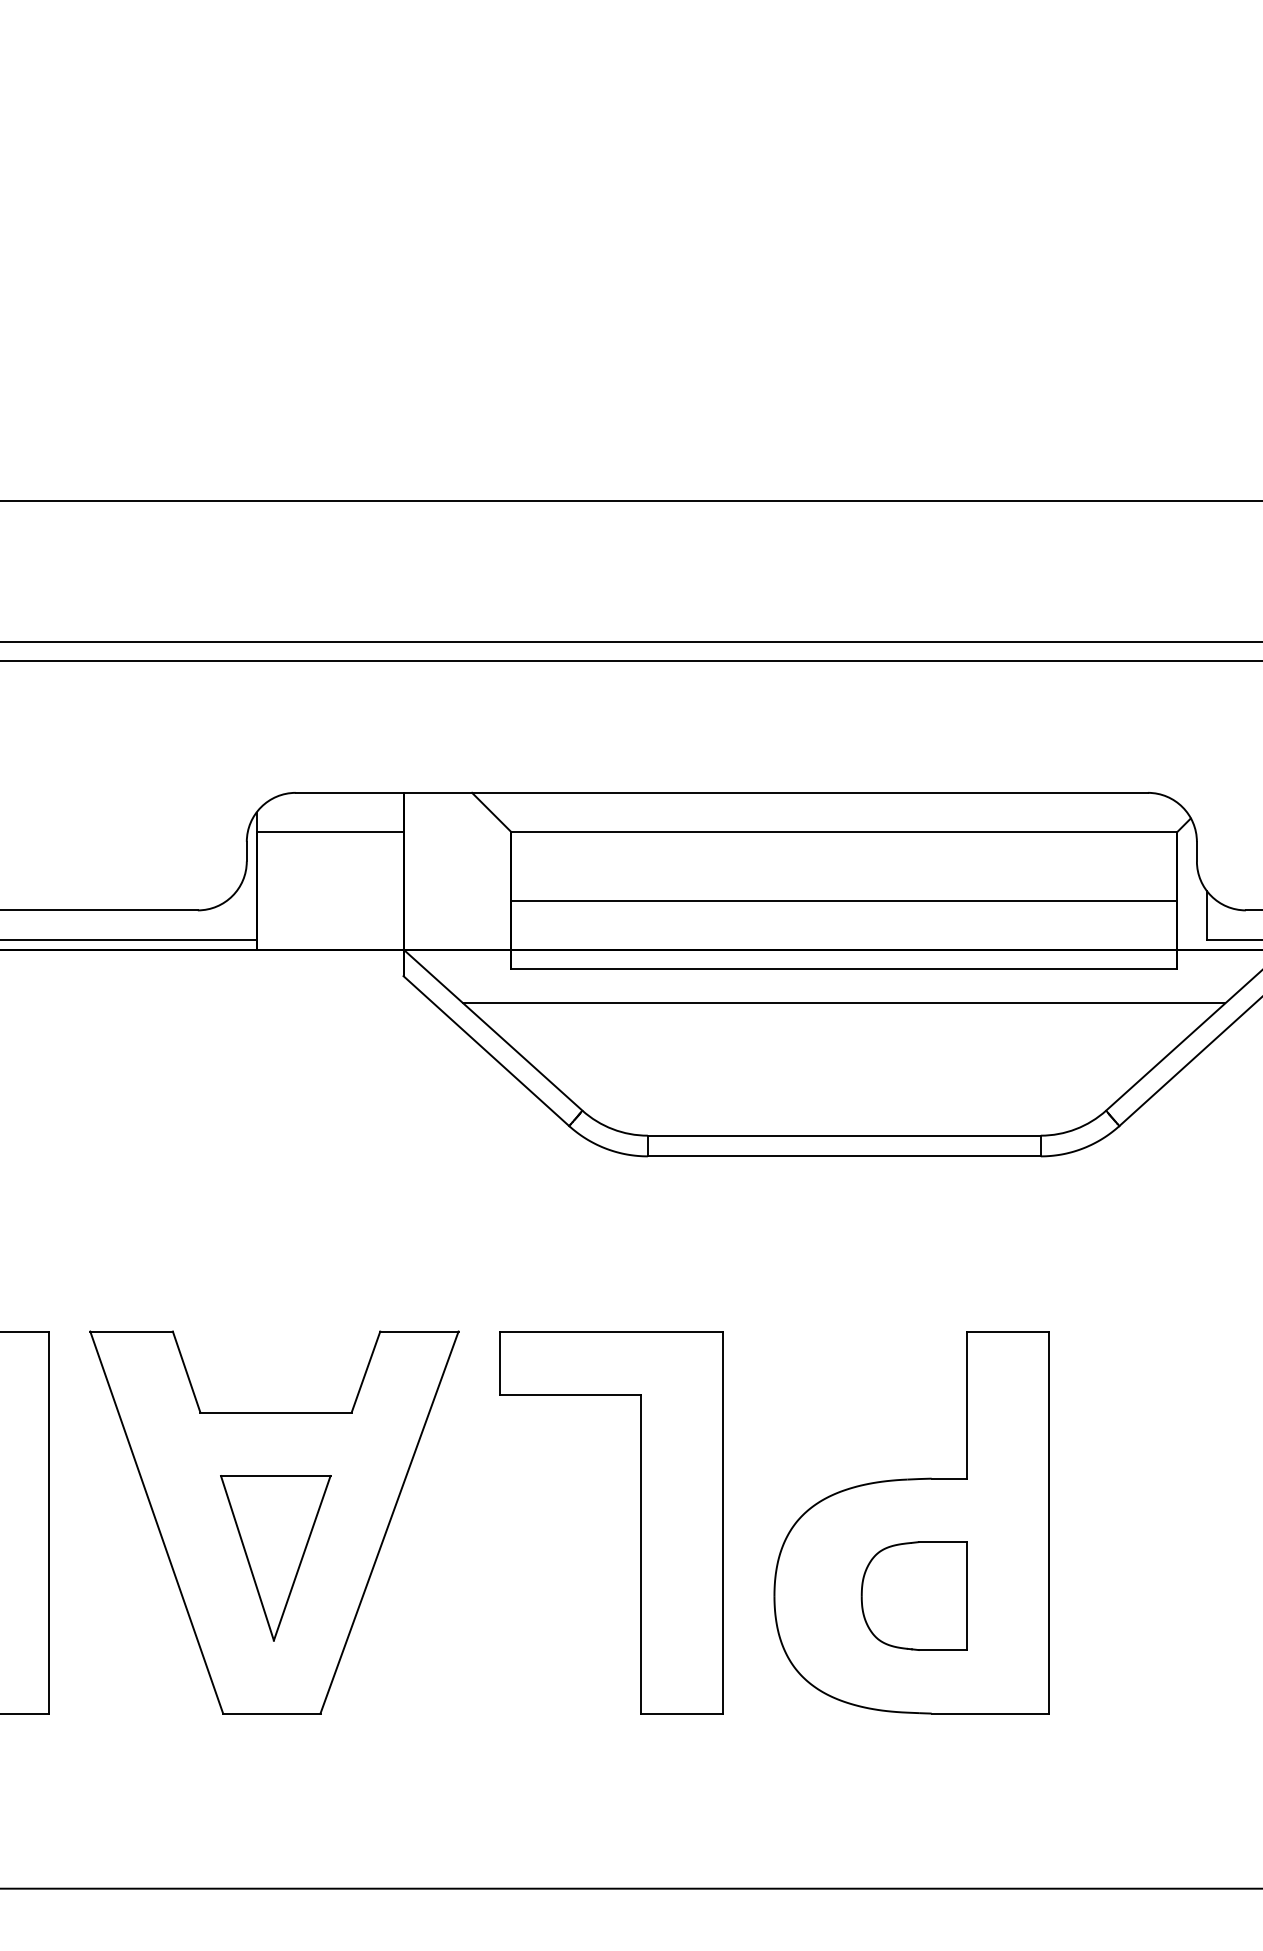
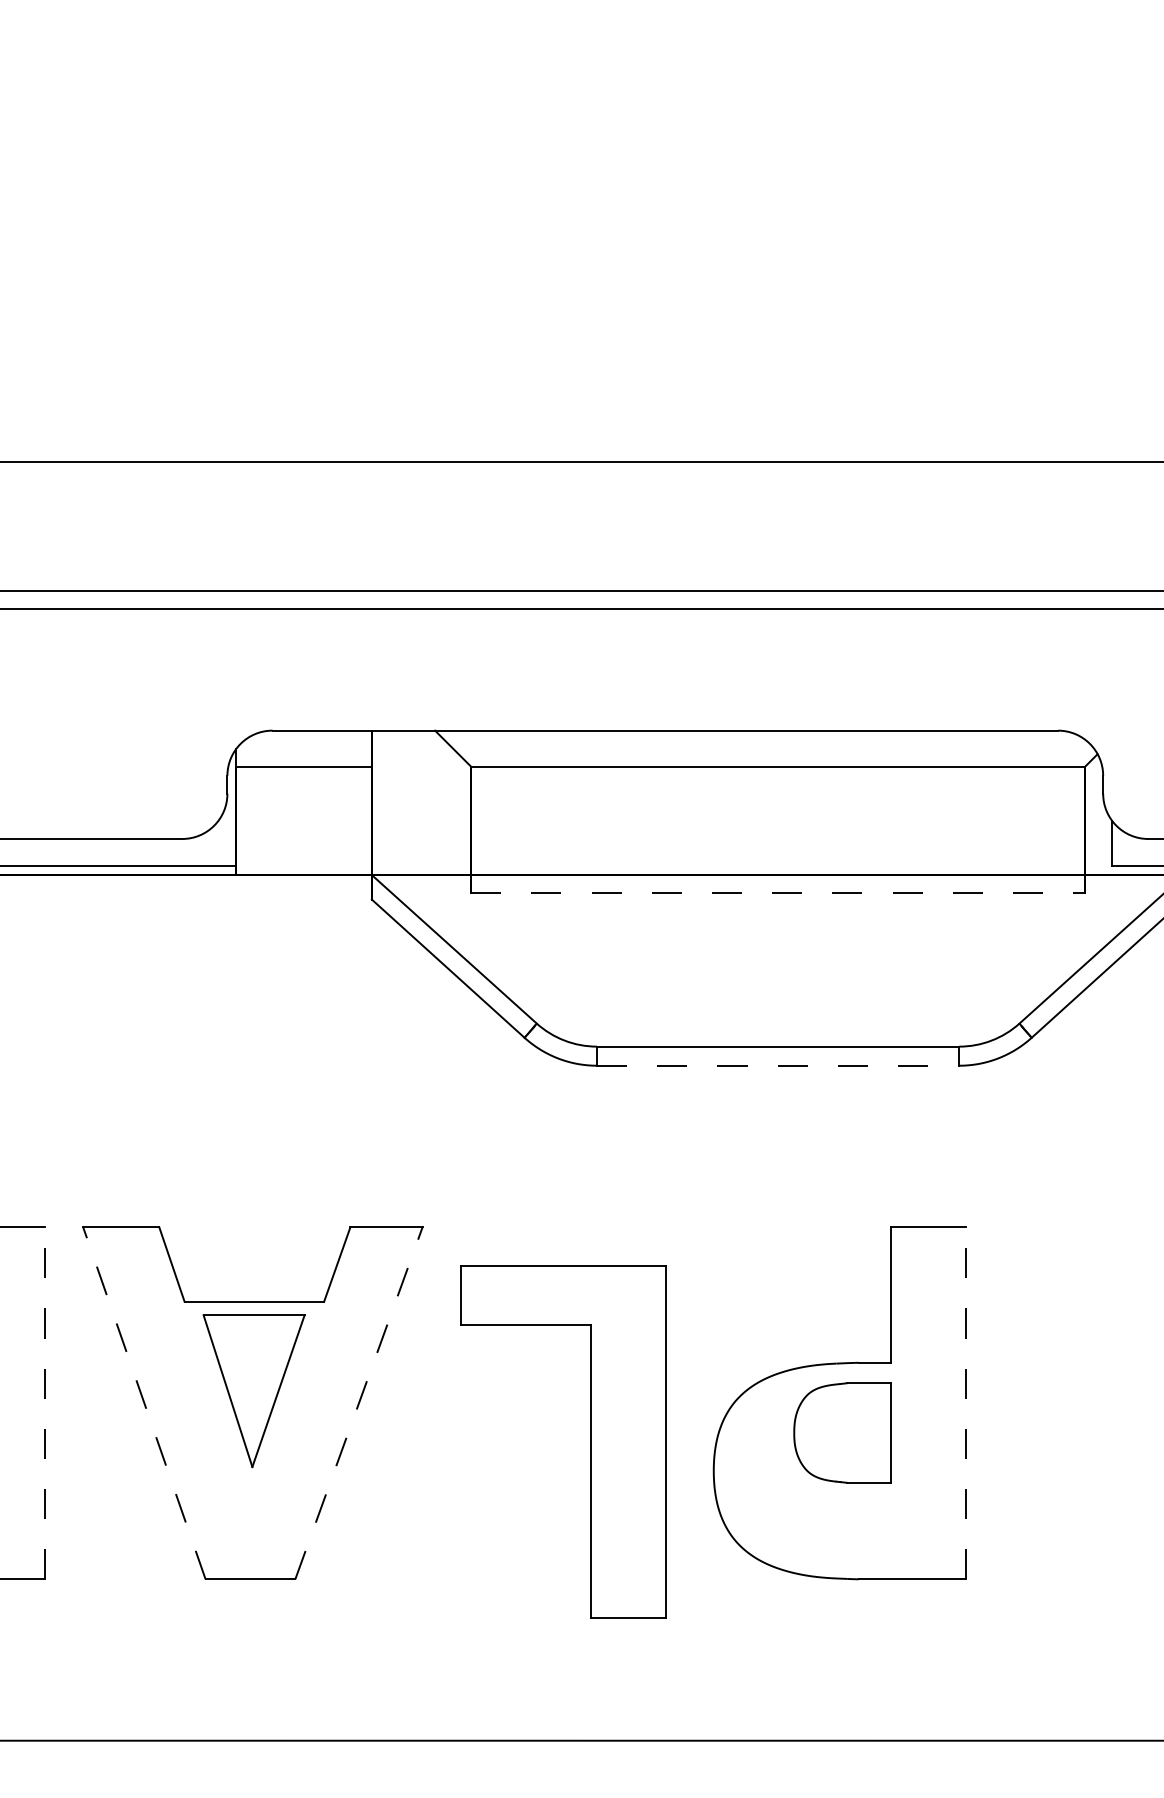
line: (844, 900) -> (778, 829), removed
line: (844, 969) -> (778, 893), solid -> dashed
line: (844, 1003) -> (778, 924), removed
line: (844, 1156) -> (778, 1065), solid -> dashed
line: (48, 1521) -> (44, 1402), solid -> dashed
line: (156, 1521) -> (144, 1402), solid -> dashed
line: (390, 1521) -> (359, 1402), solid -> dashed
part: (640, 1521) -> (590, 1441), moved
line: (1048, 1521) -> (966, 1402), solid -> dashed
part: (275, 1558) -> (253, 1391), moved
part: (914, 1595) -> (842, 1432), moved

